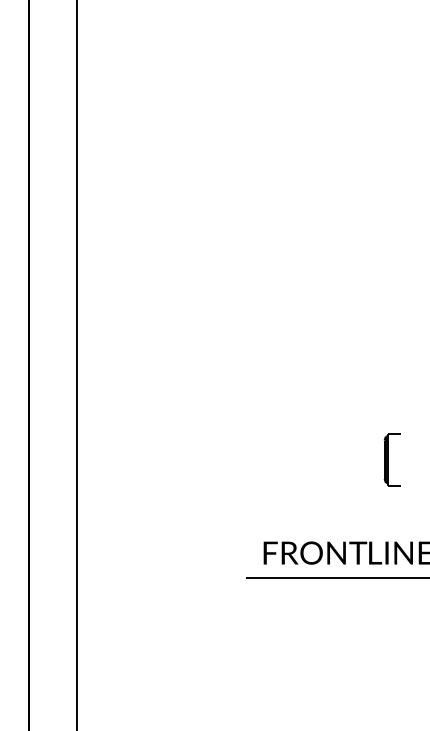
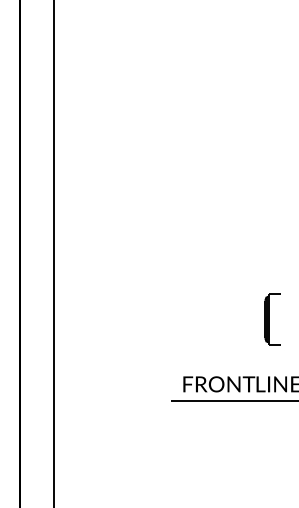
part: (392, 459) -> (272, 319), size x1.4

